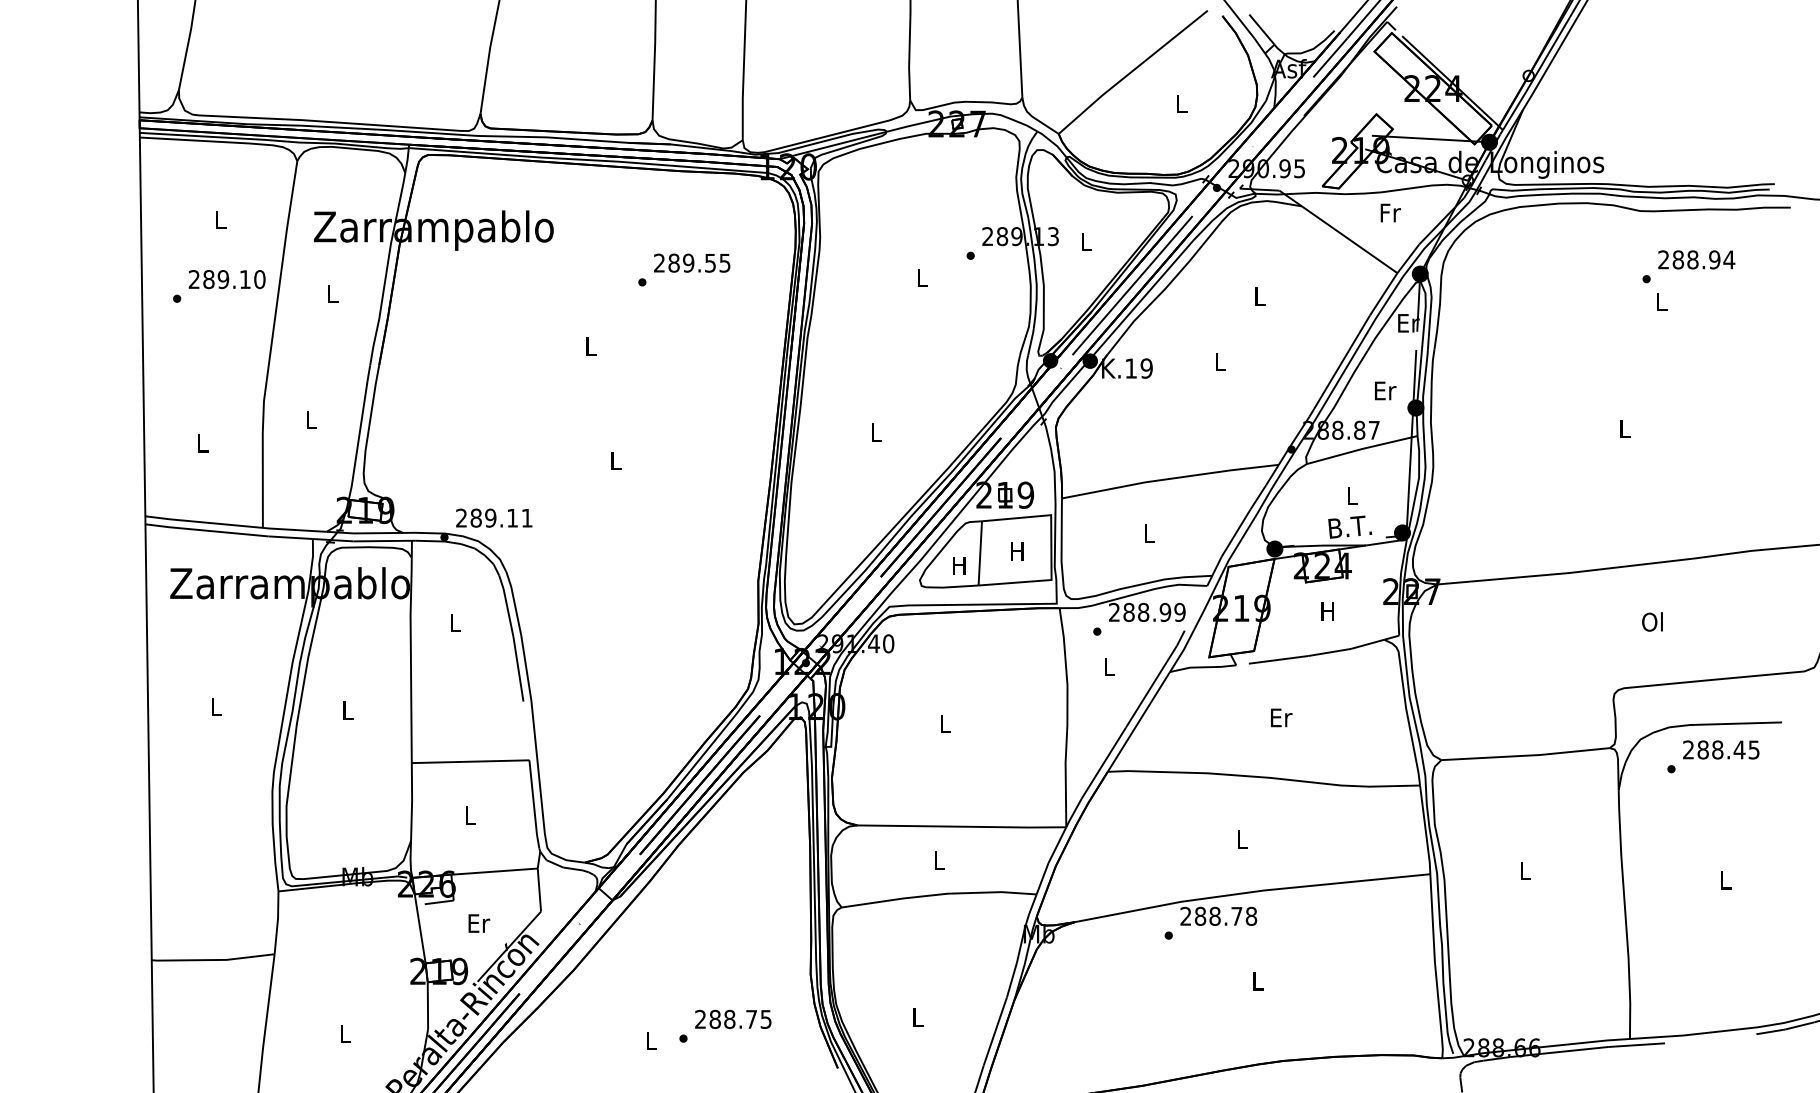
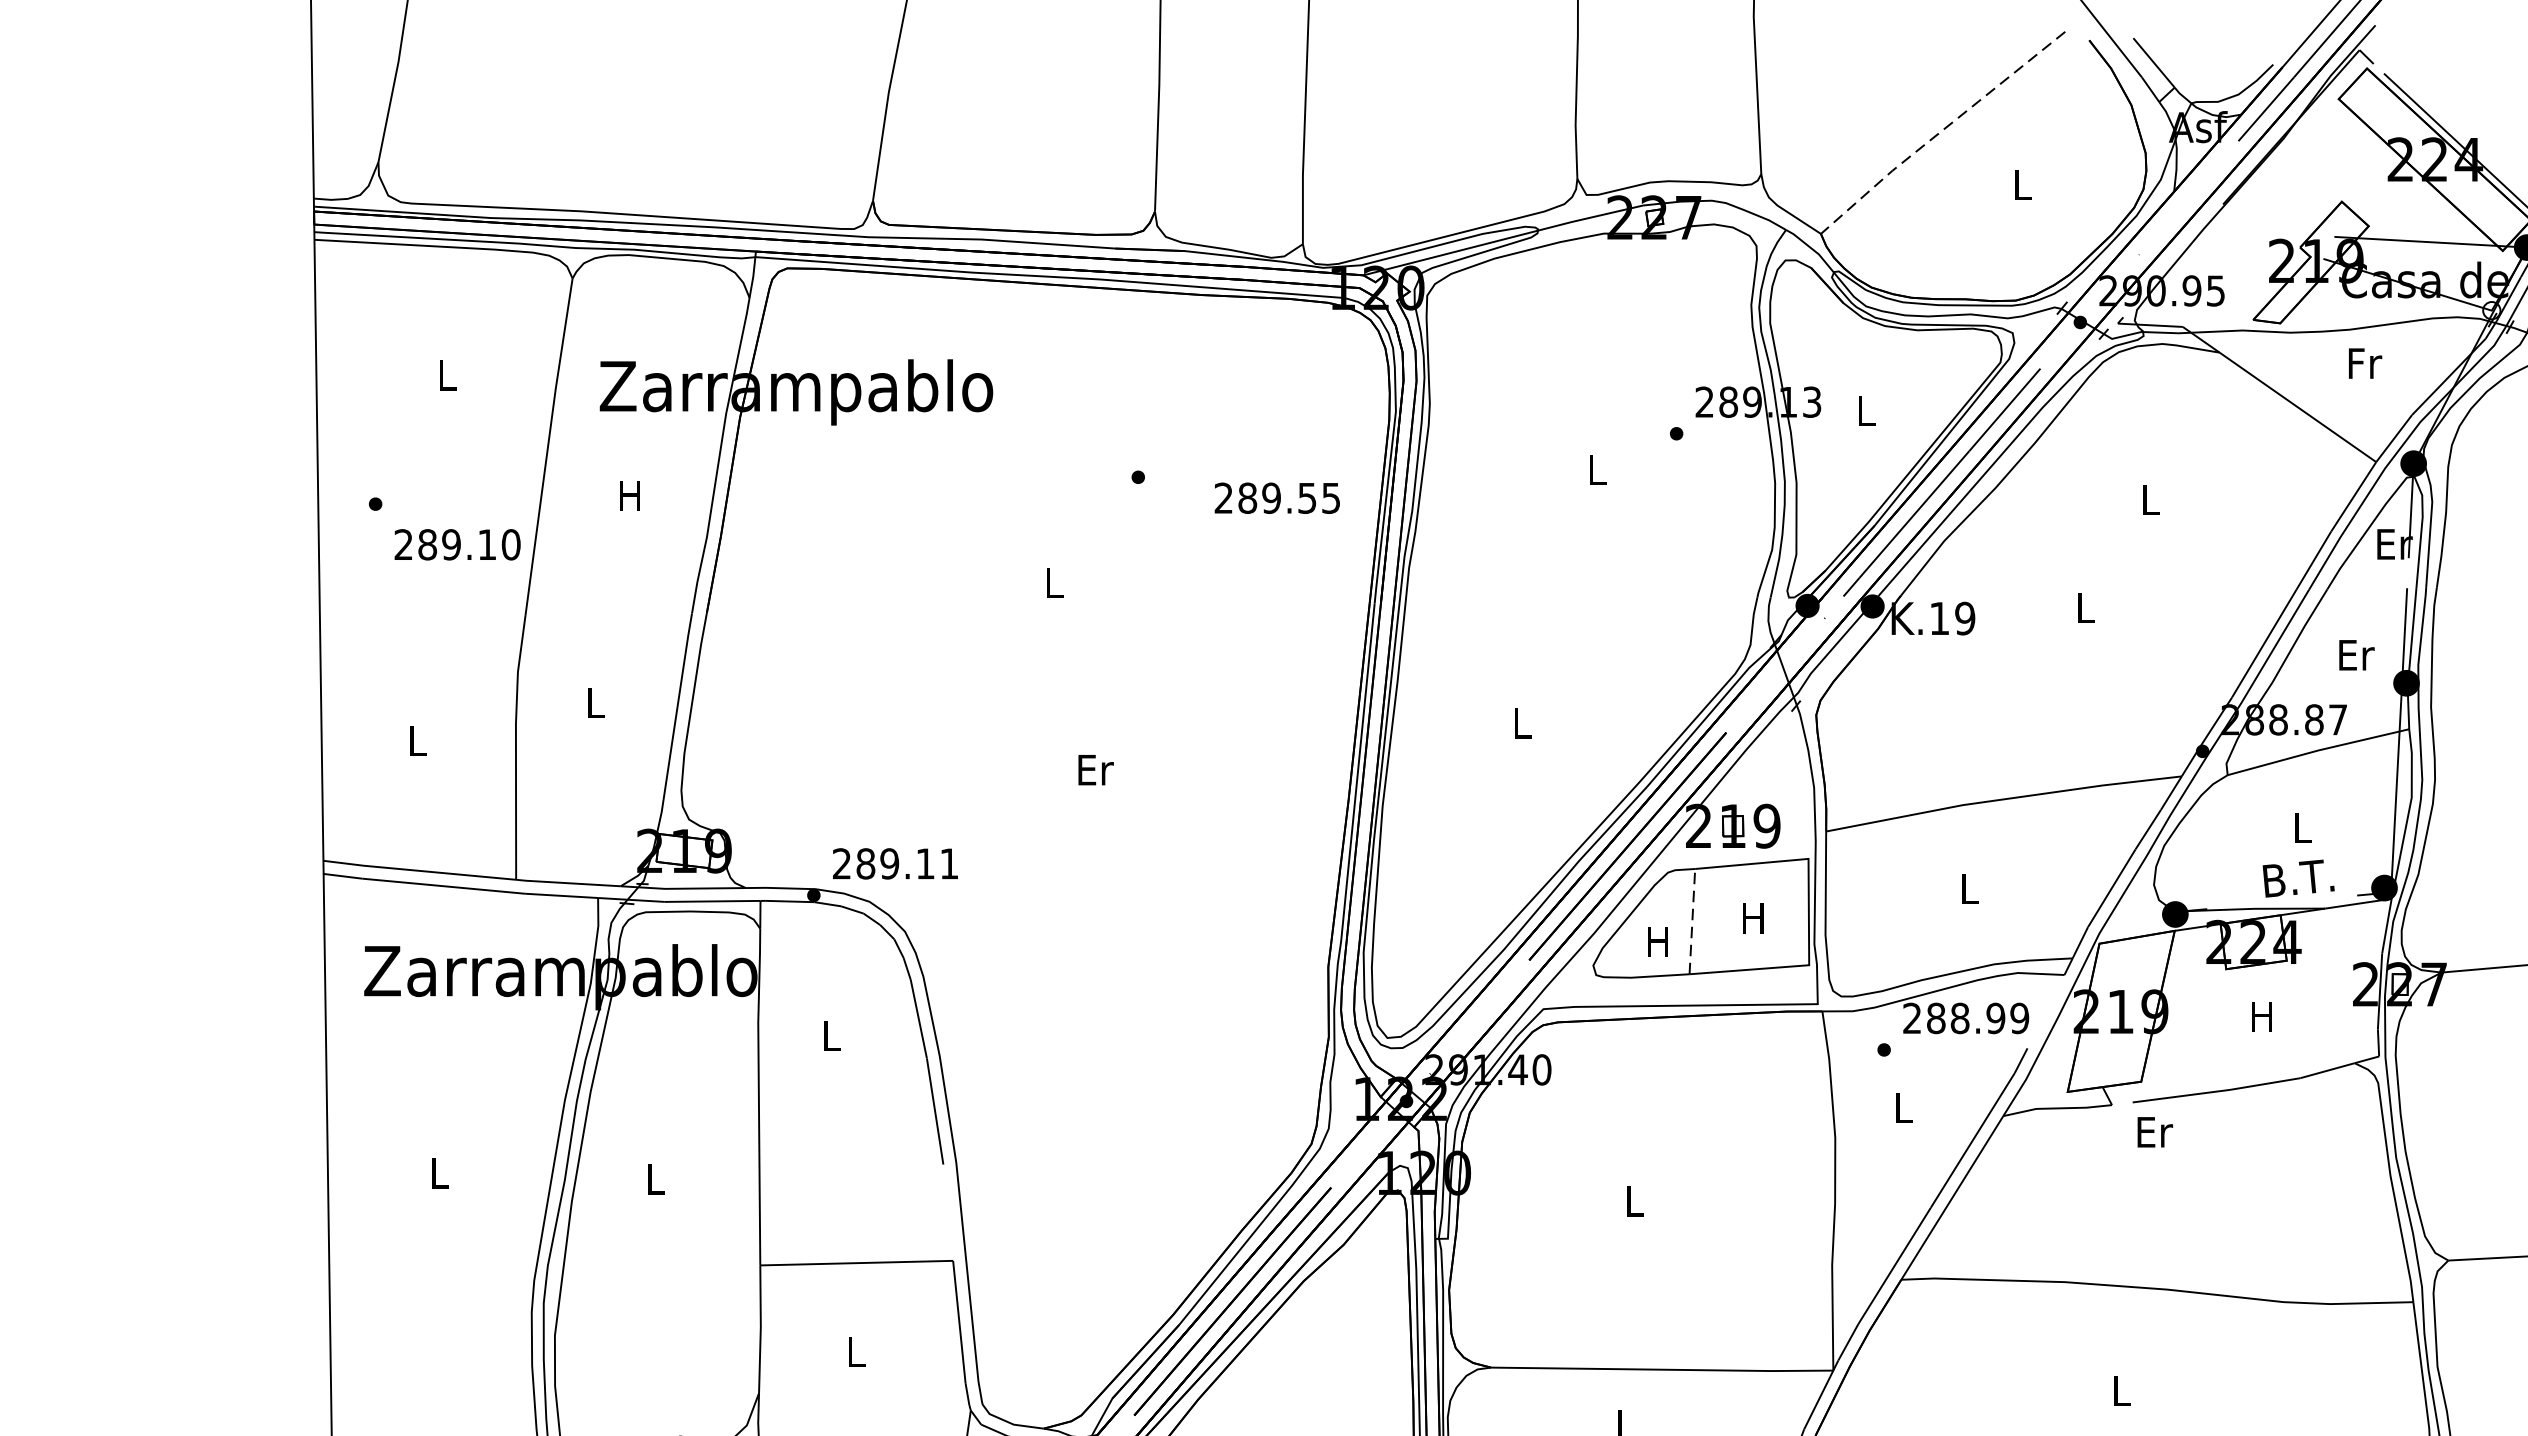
line: (1131, 71) -> (1940, 131), solid -> dashed
text: (692, 262) -> (1277, 497), moved
text: (226, 279) -> (456, 544), moved
text: (332, 293) -> (630, 495), L -> H
text: (616, 460) -> (1095, 769), L -> Er
line: (980, 552) -> (1692, 920), solid -> dashed
text: (1281, 717) -> (2155, 1131), moved

